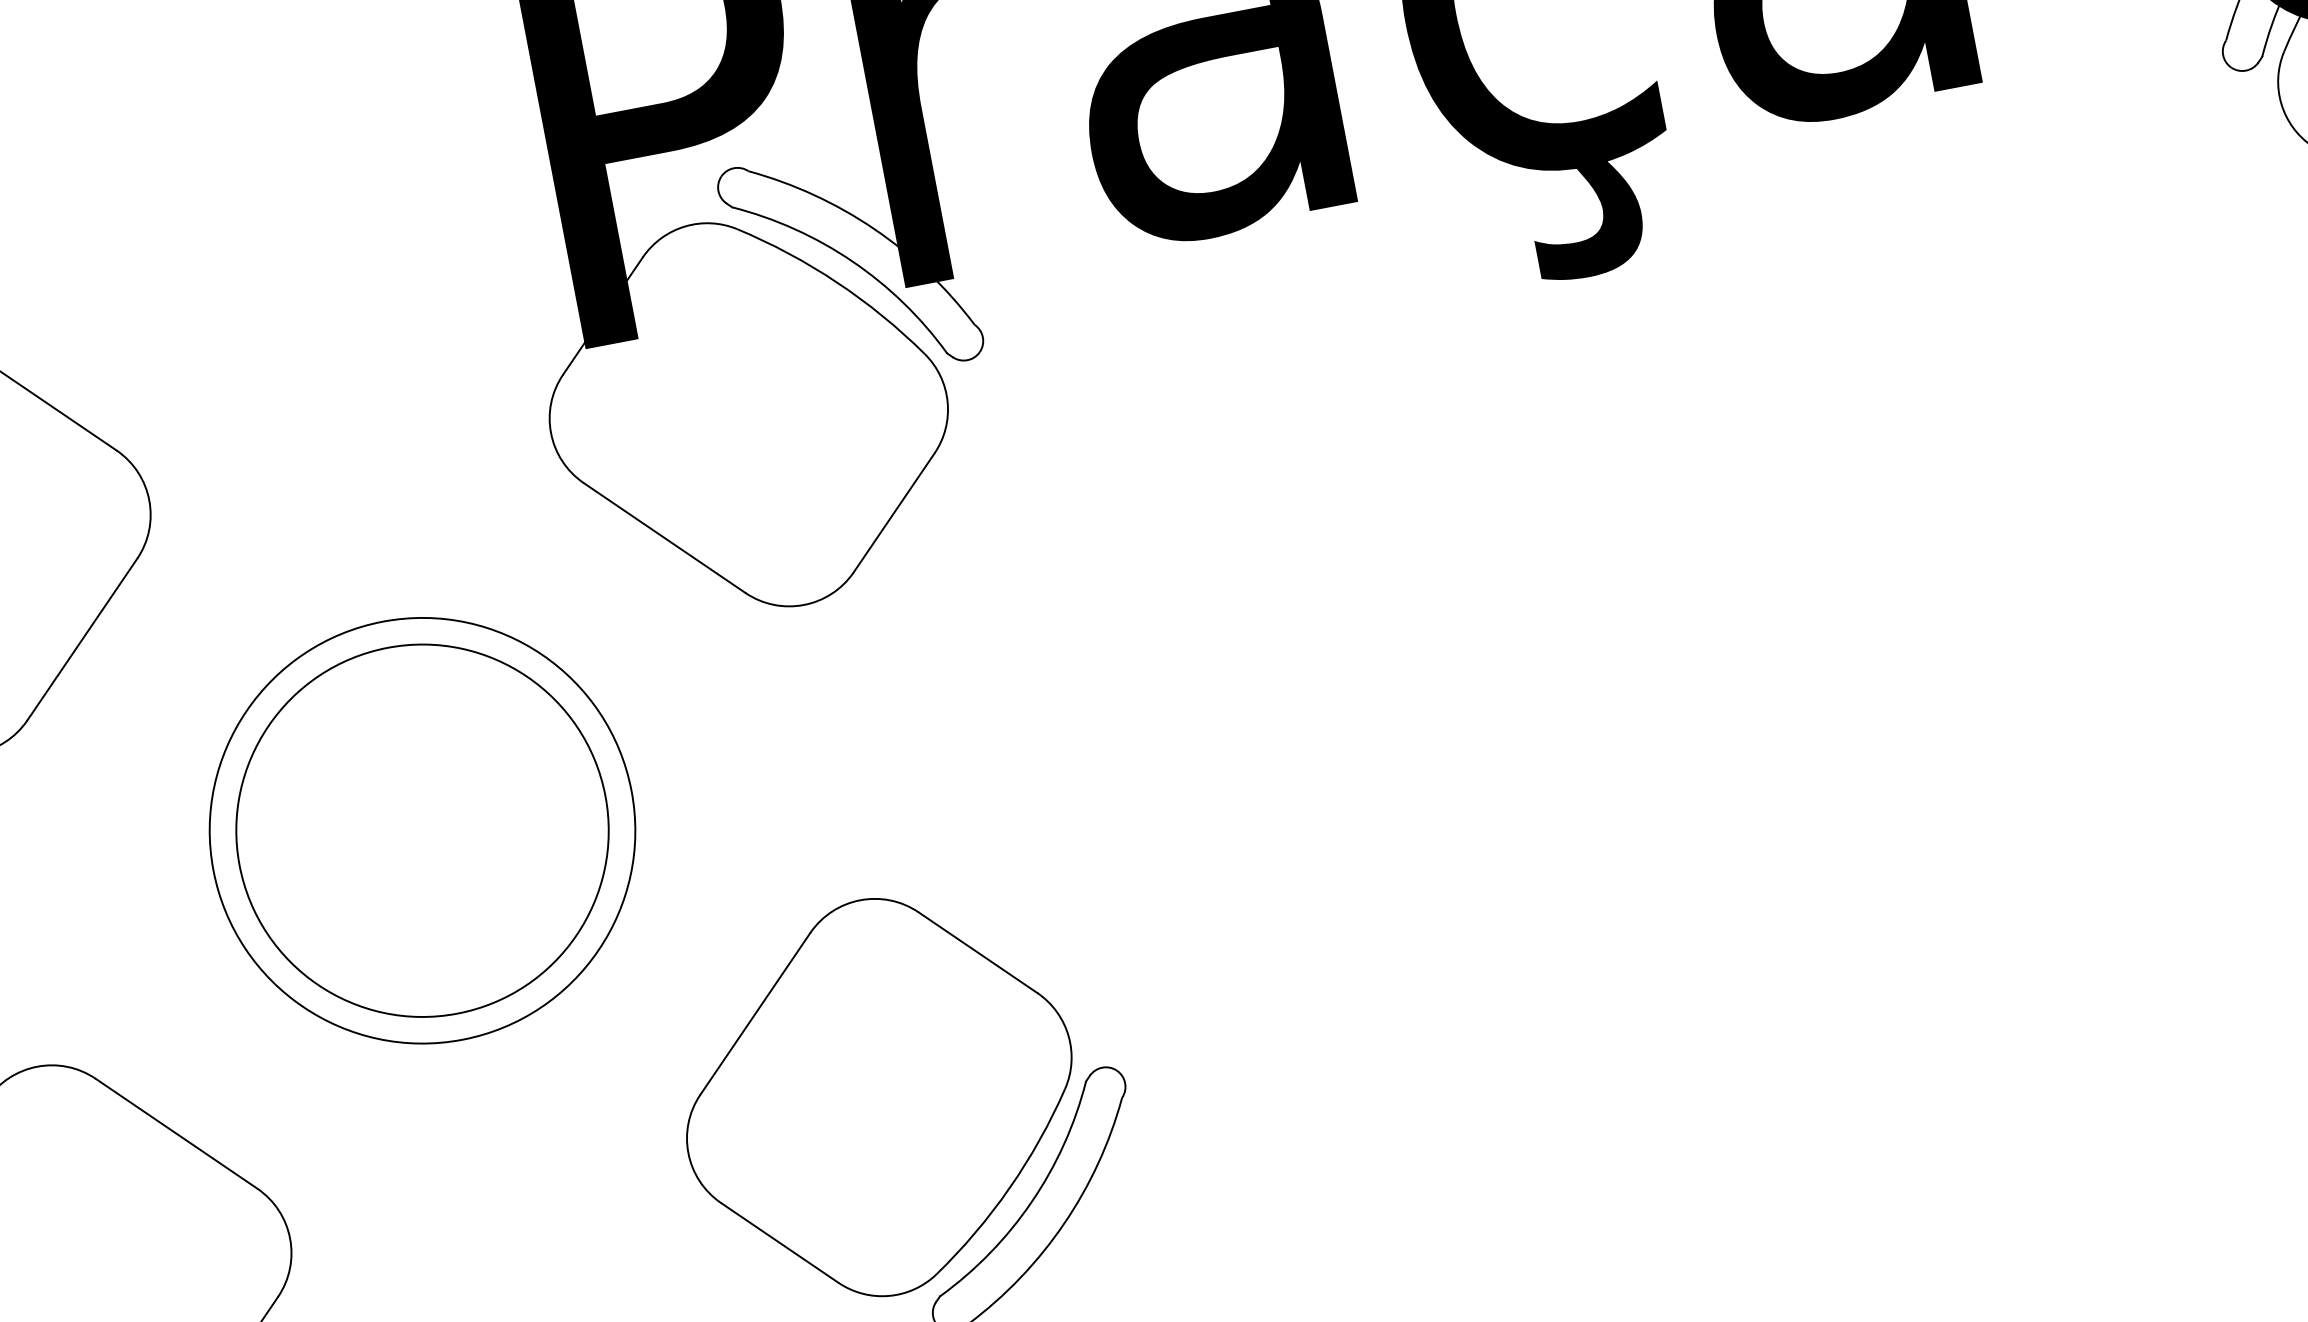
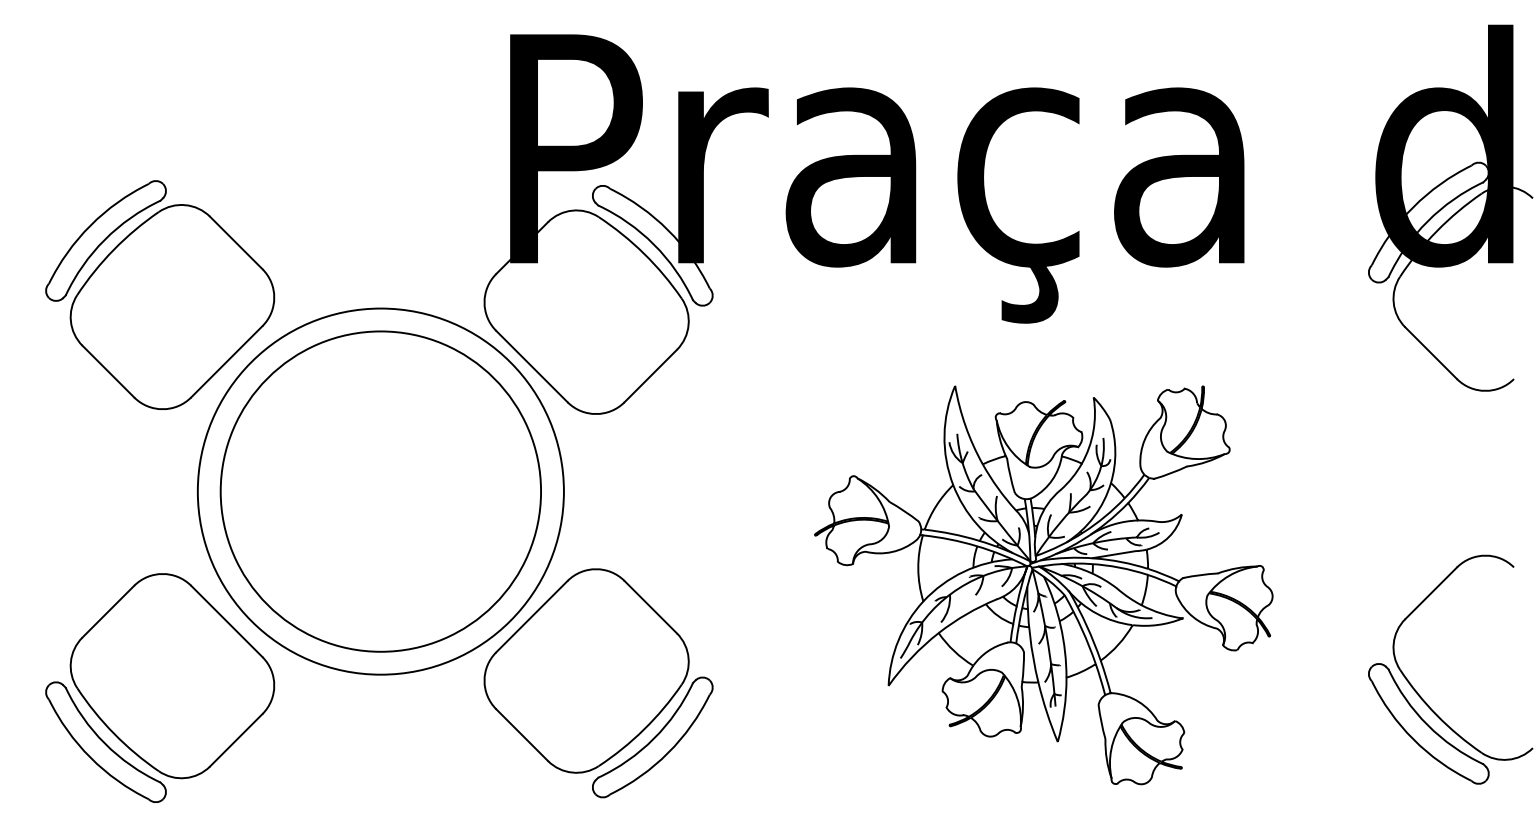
part: (1717, 768) -> (1043, 585), added
circle: (421, 830) -> (380, 491), size x1.67
circle: (421, 830) -> (380, 491), size x1.67

